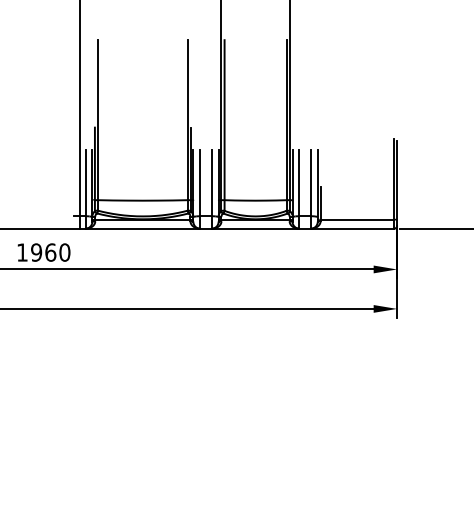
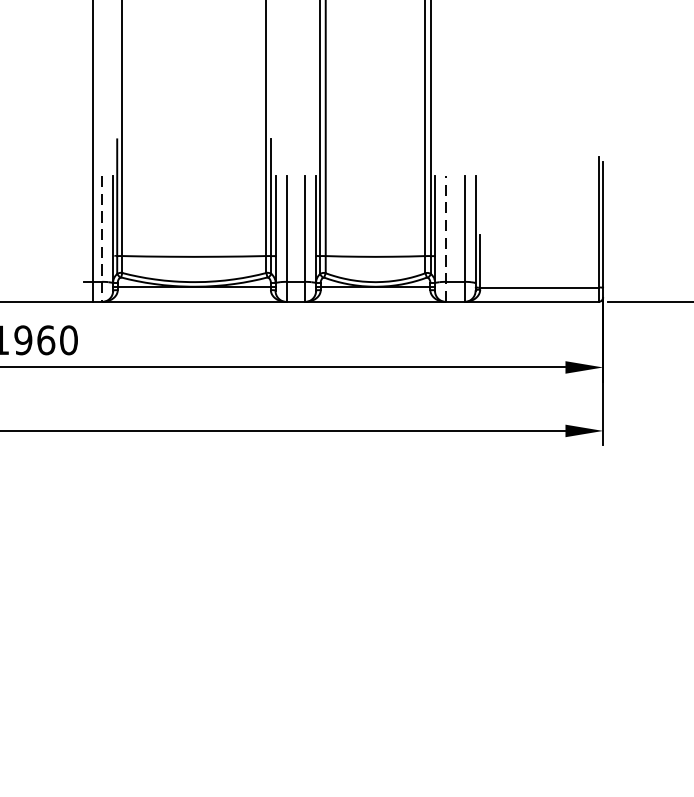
line: (299, 189) -> (446, 238), solid -> dashed
line: (85, 190) -> (102, 240), solid -> dashed

